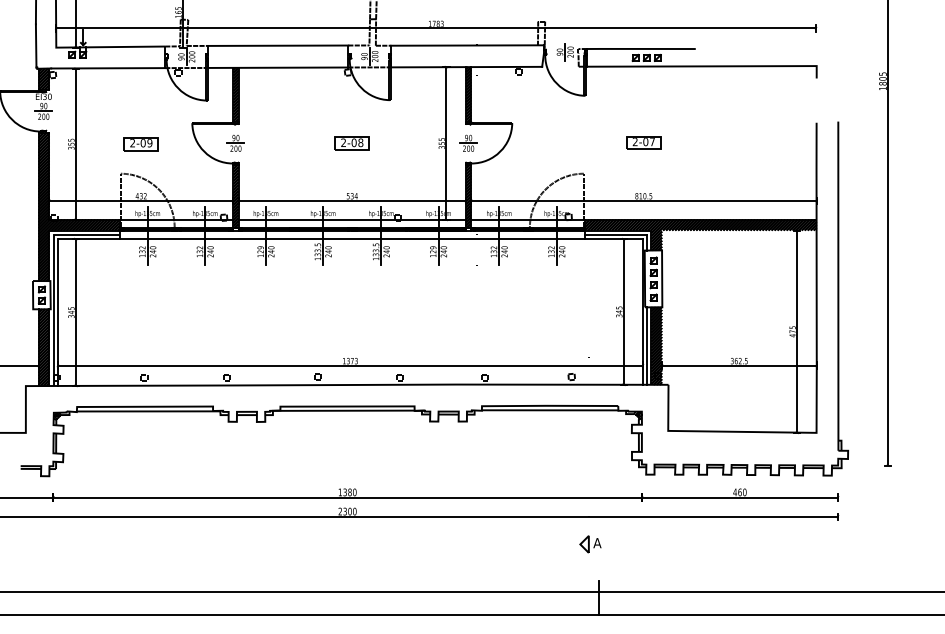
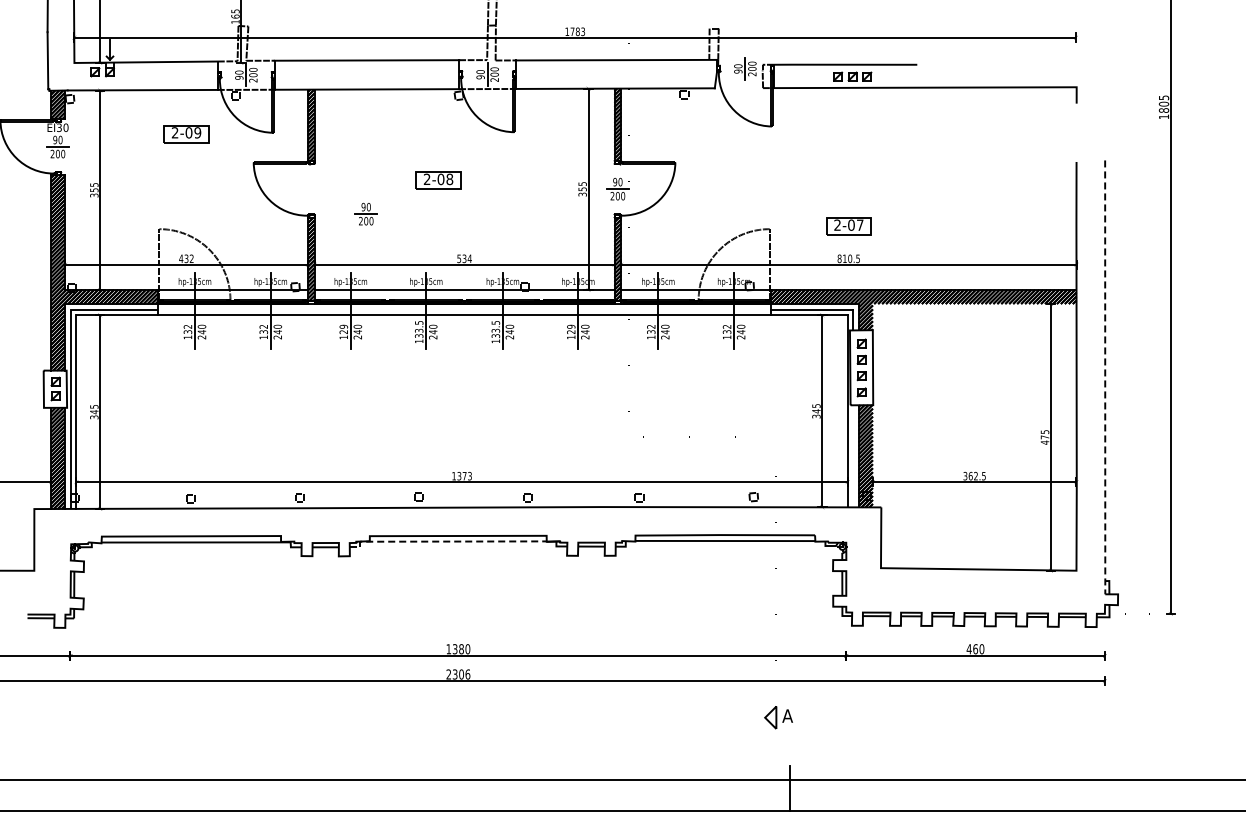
part: (235, 142) -> (365, 213), moved
part: (643, 142) -> (848, 226), moved
part: (352, 143) -> (438, 180), moved
part: (141, 144) -> (186, 134), moved
line: (838, 286) -> (1105, 377), solid -> dashed
line: (647, 346) -> (853, 456), removed
line: (336, 410) -> (443, 541), solid -> dashed
text: (354, 511) -> (467, 674), 2300 -> 2306

